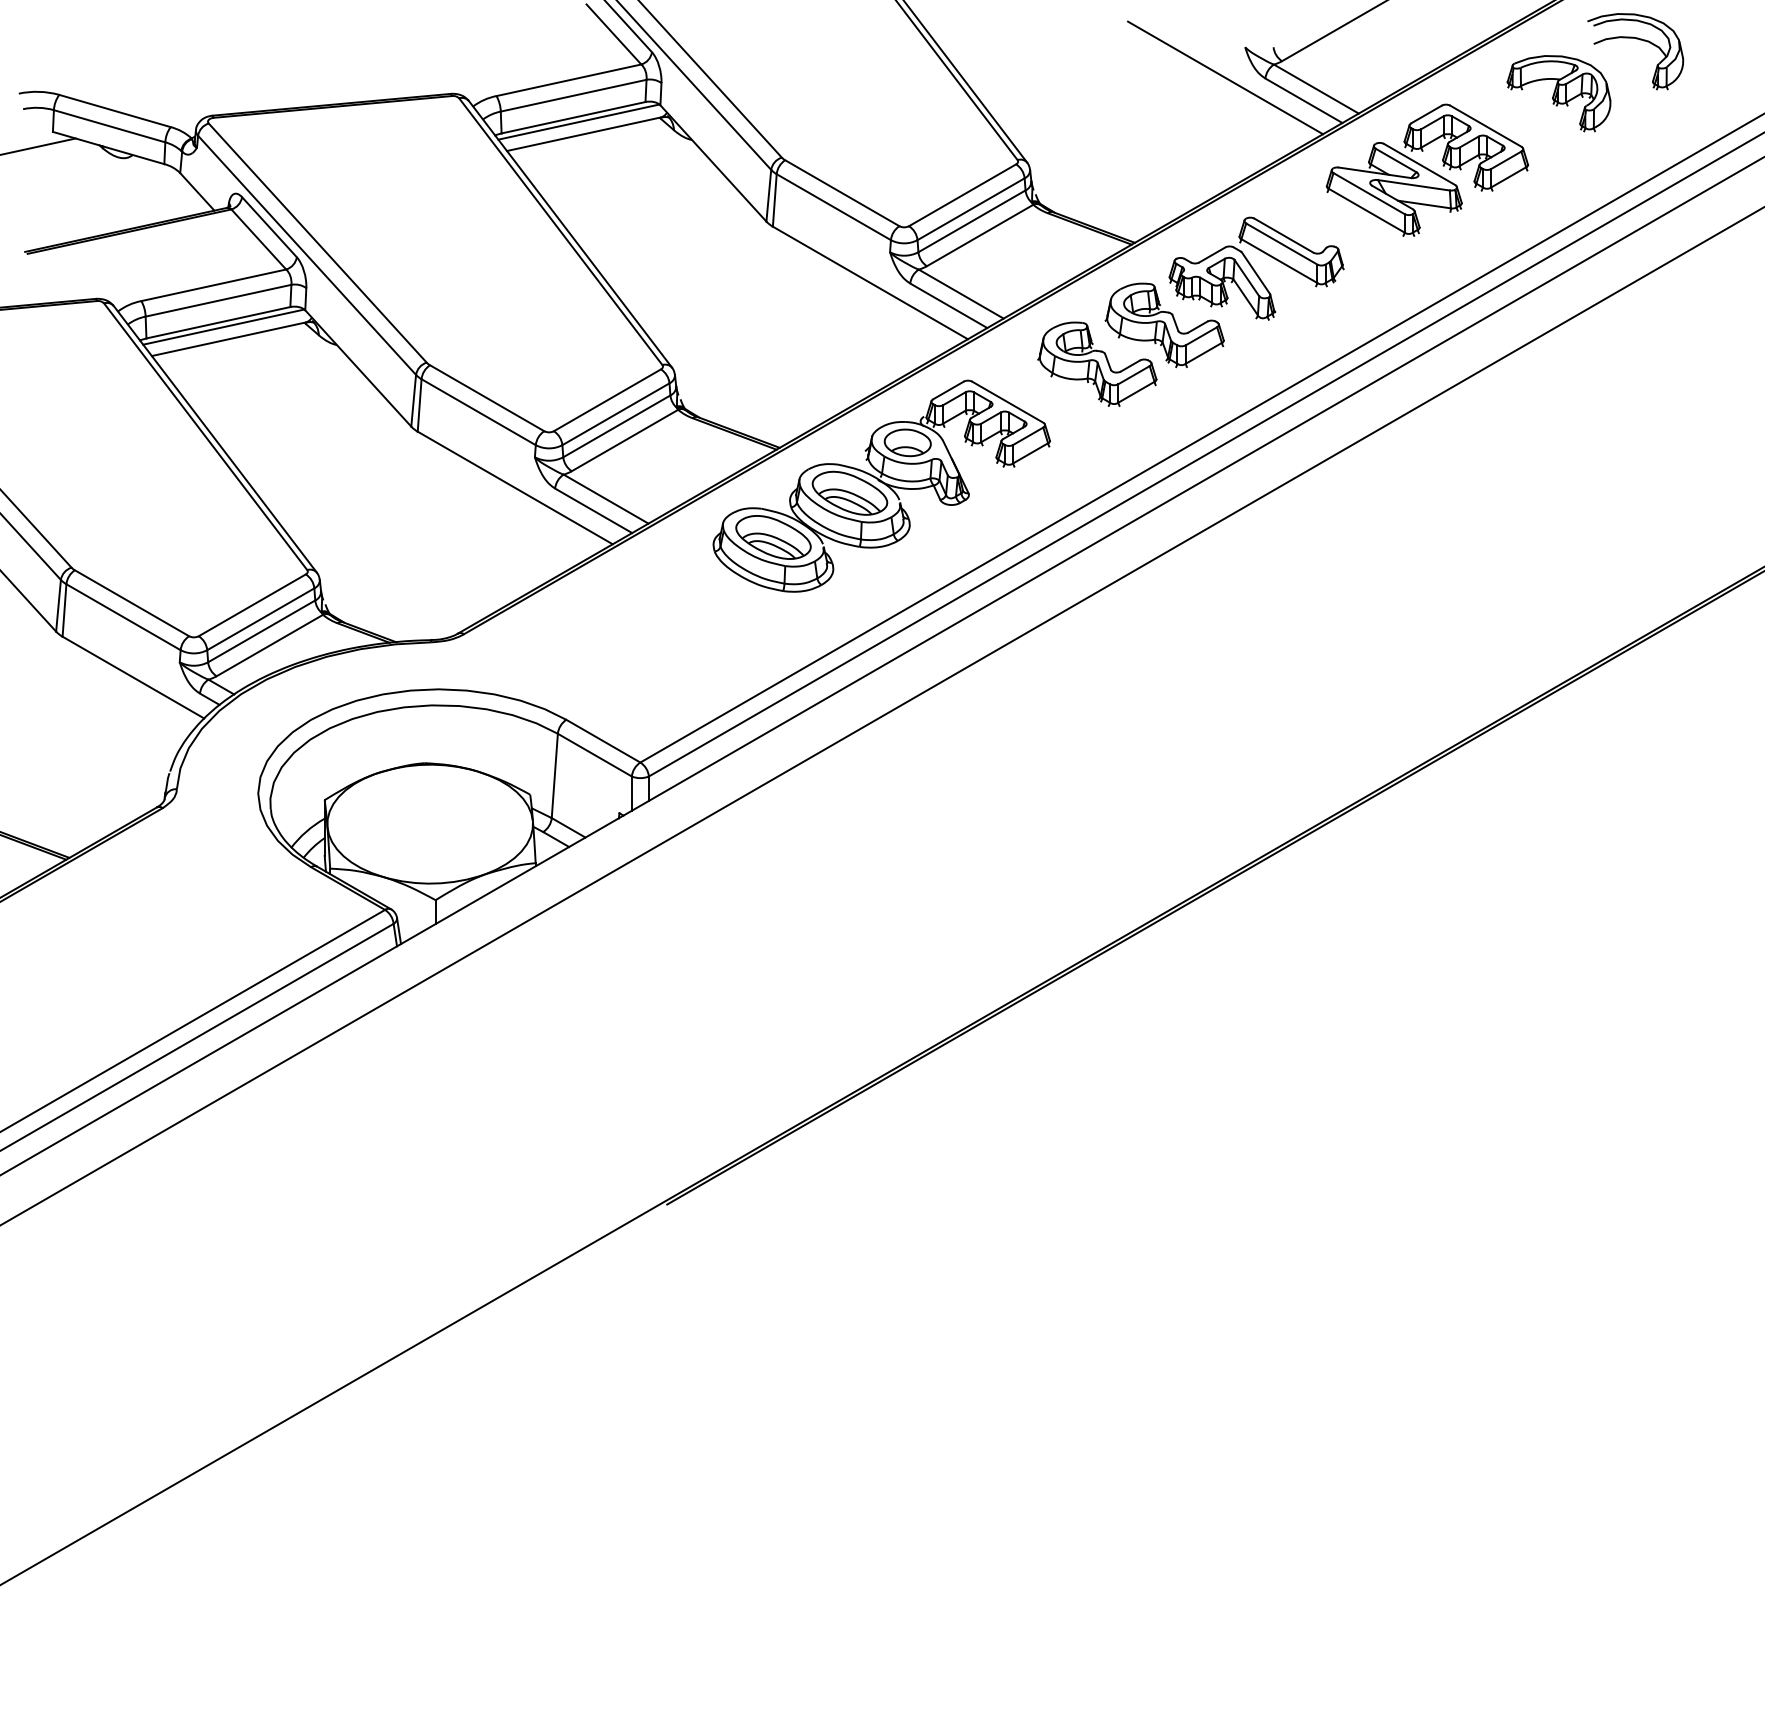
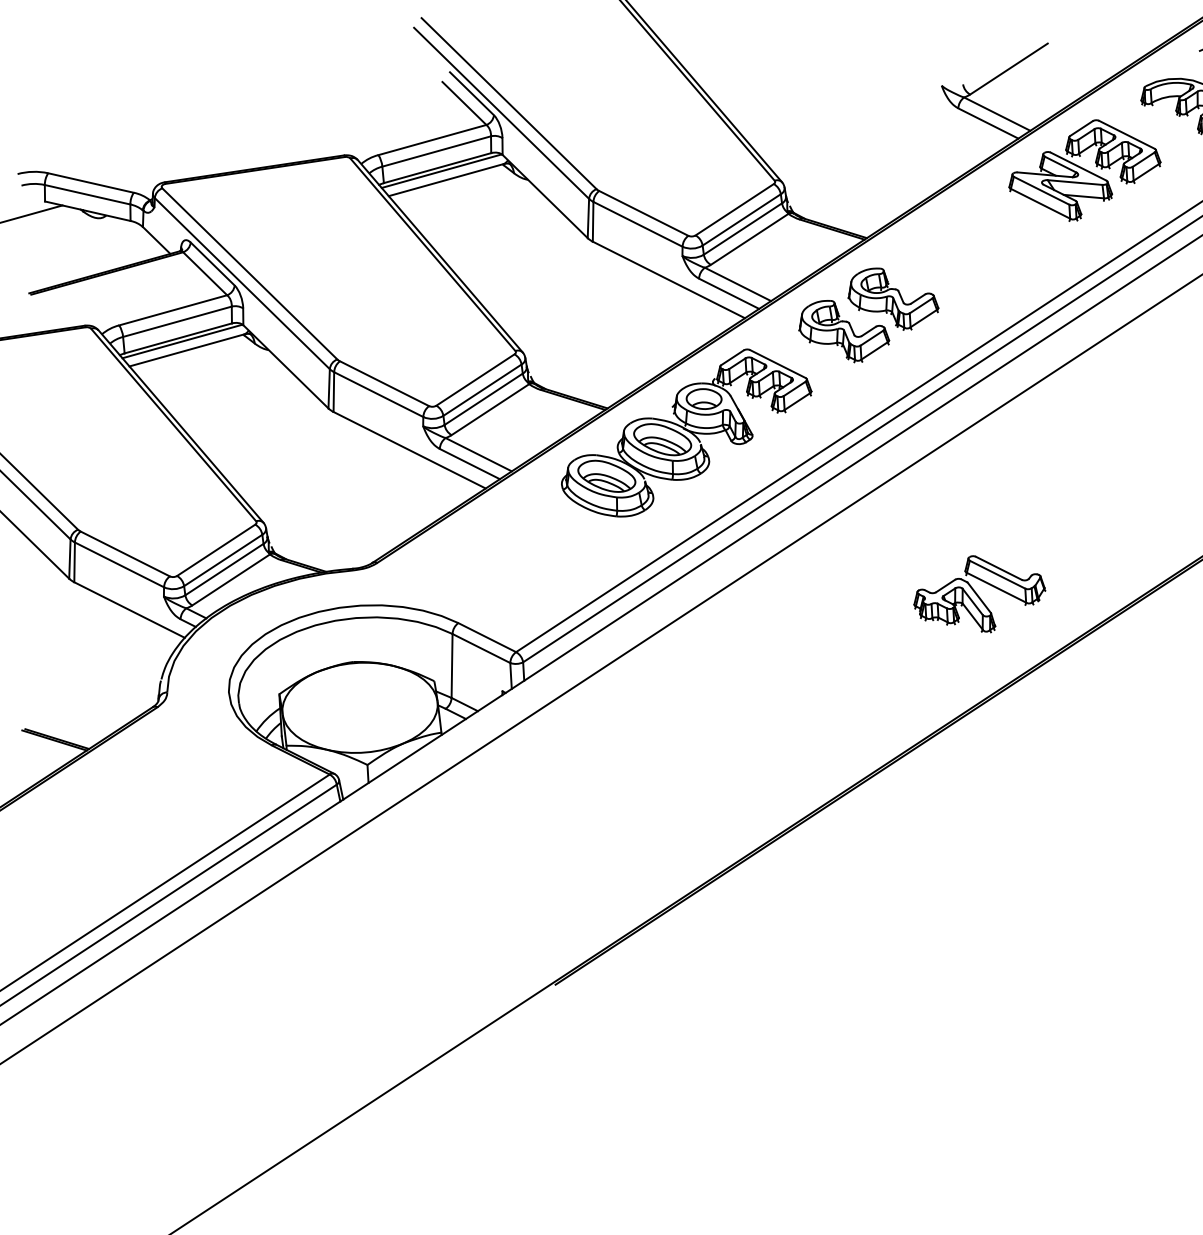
line: (1225, 77) -> (928, 109), removed
part: (1256, 268) -> (979, 594), moved

